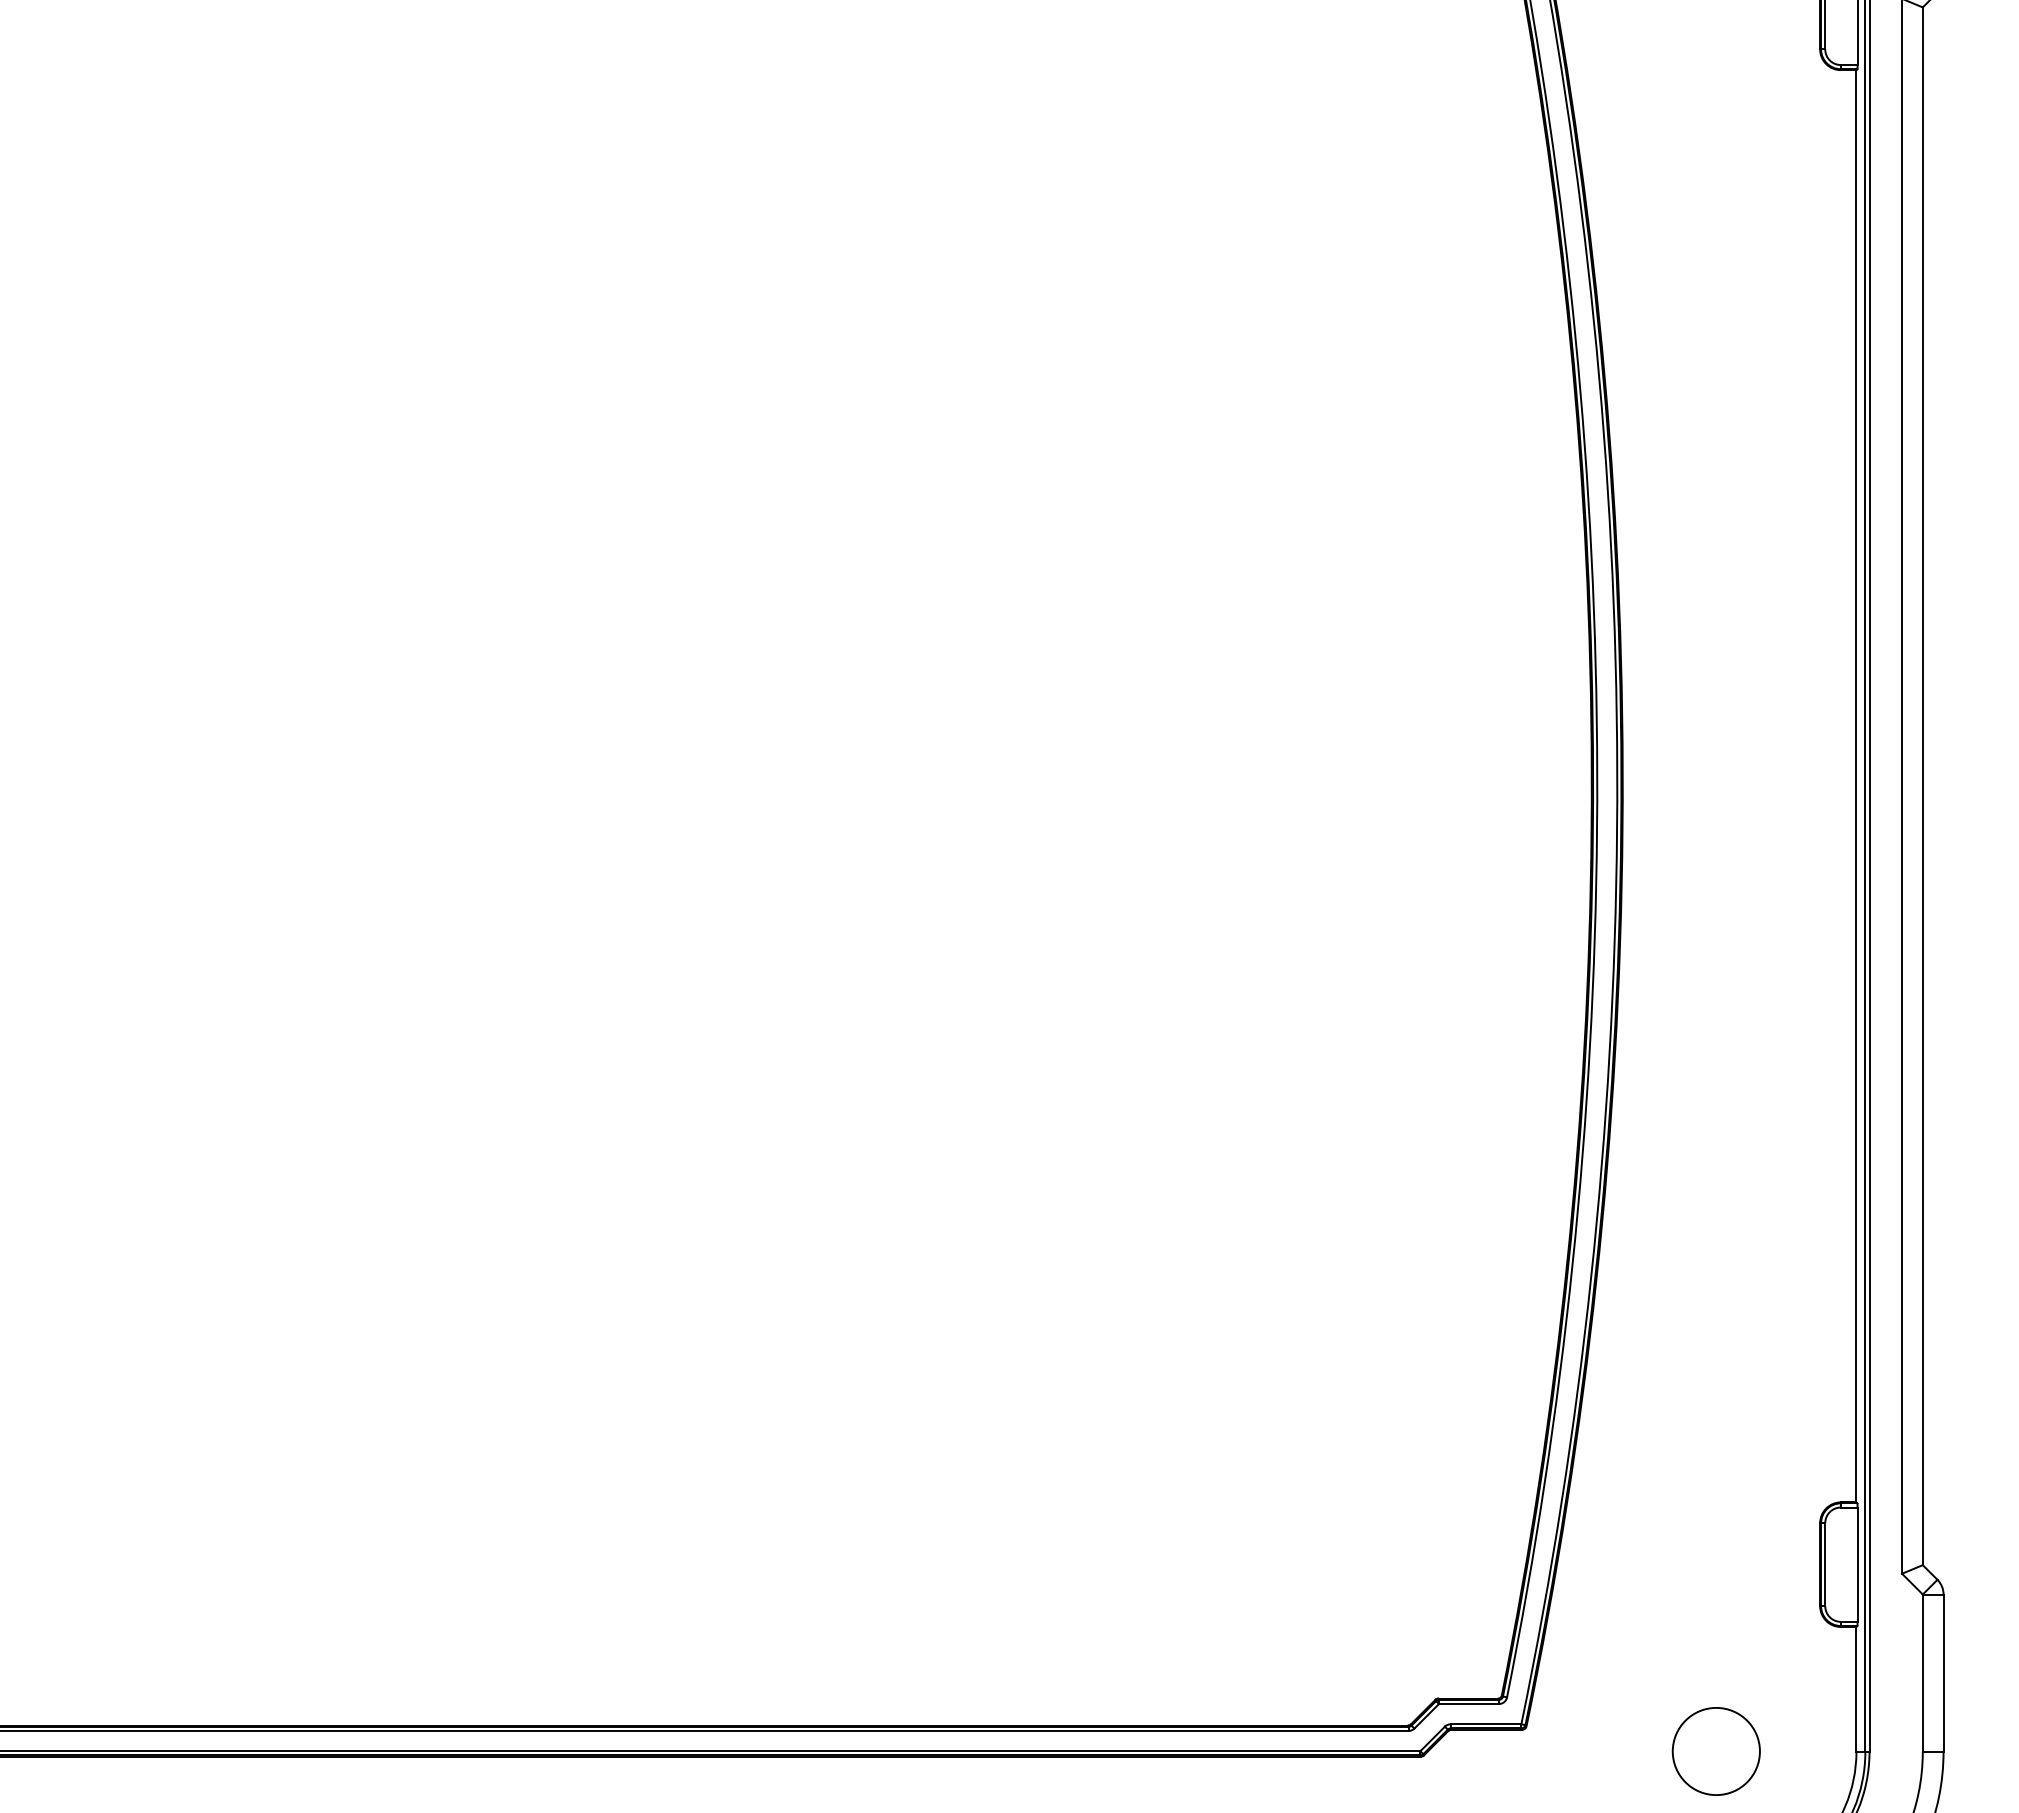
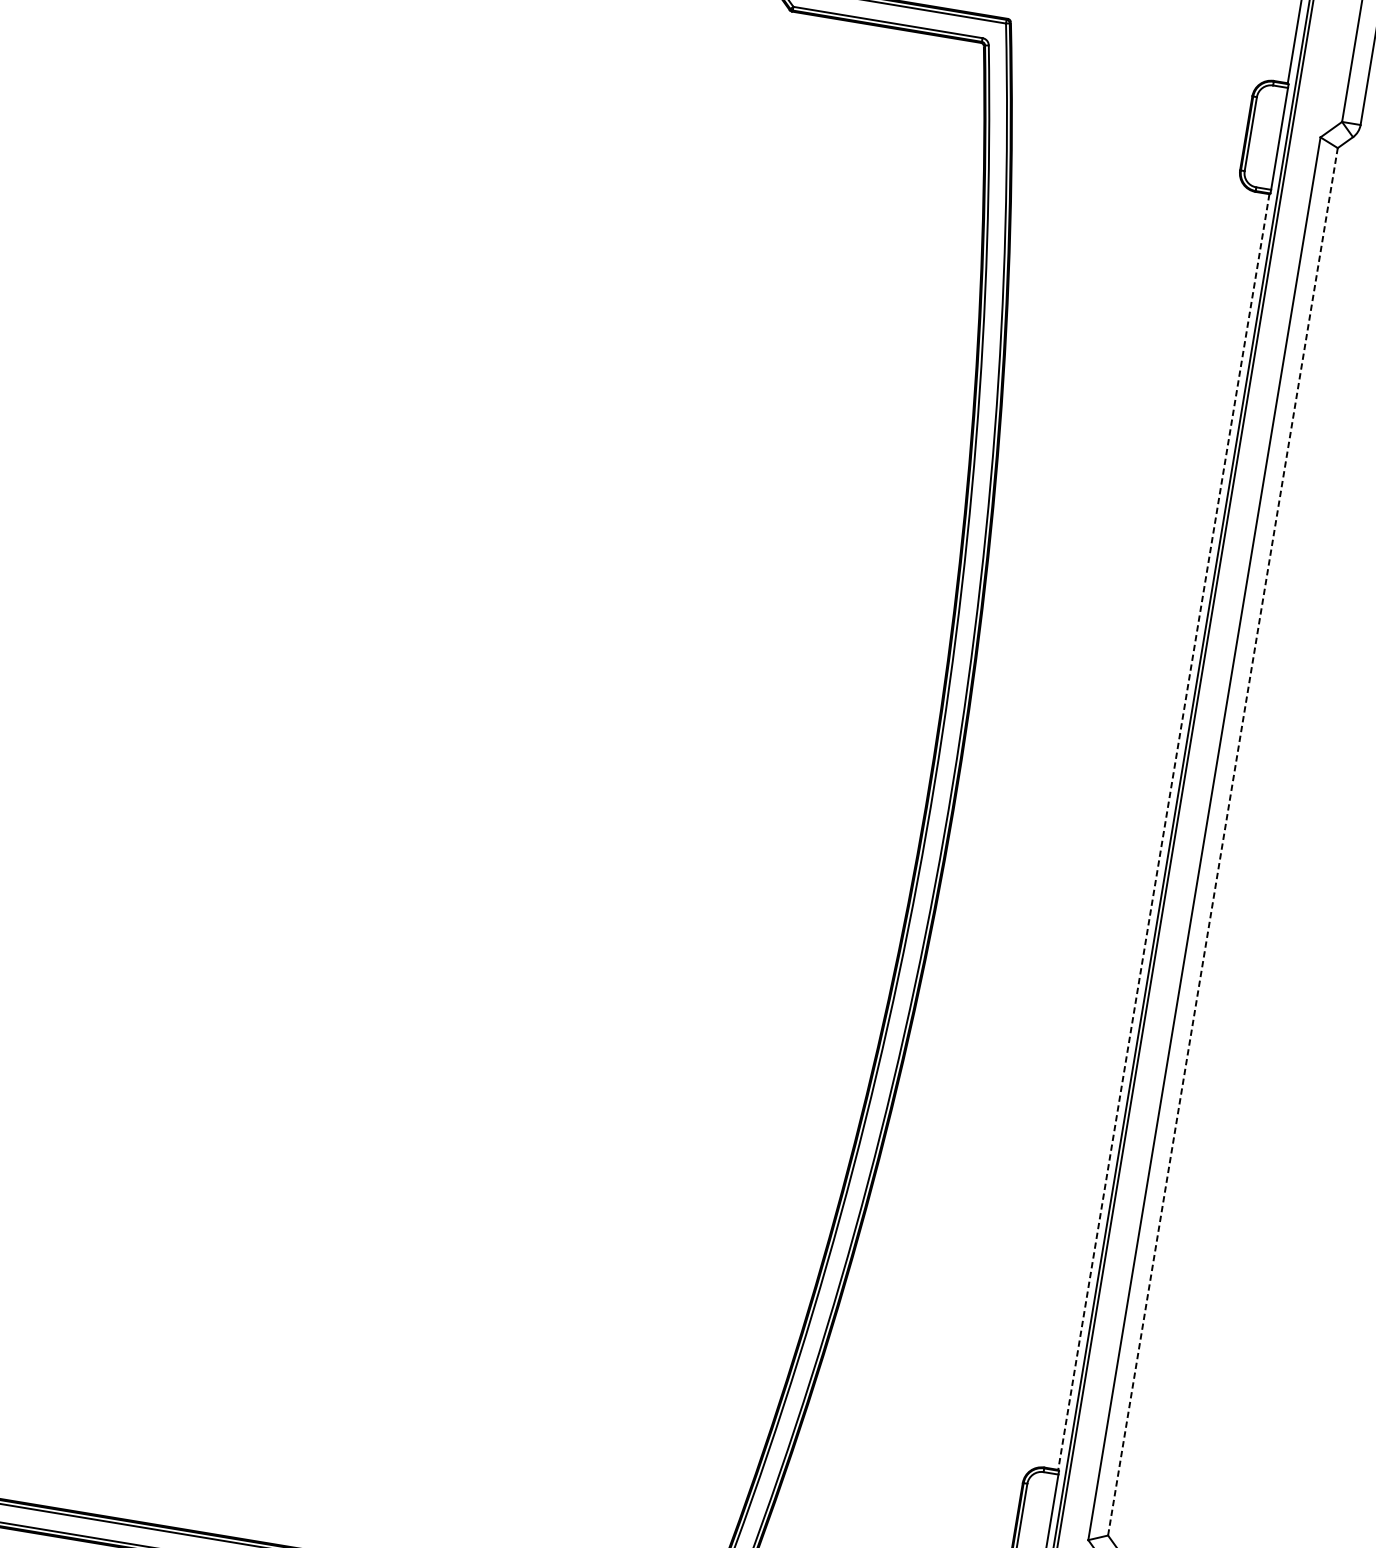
line: (1856, 786) -> (1163, 832), solid -> dashed
line: (1922, 786) -> (1222, 841), solid -> dashed

